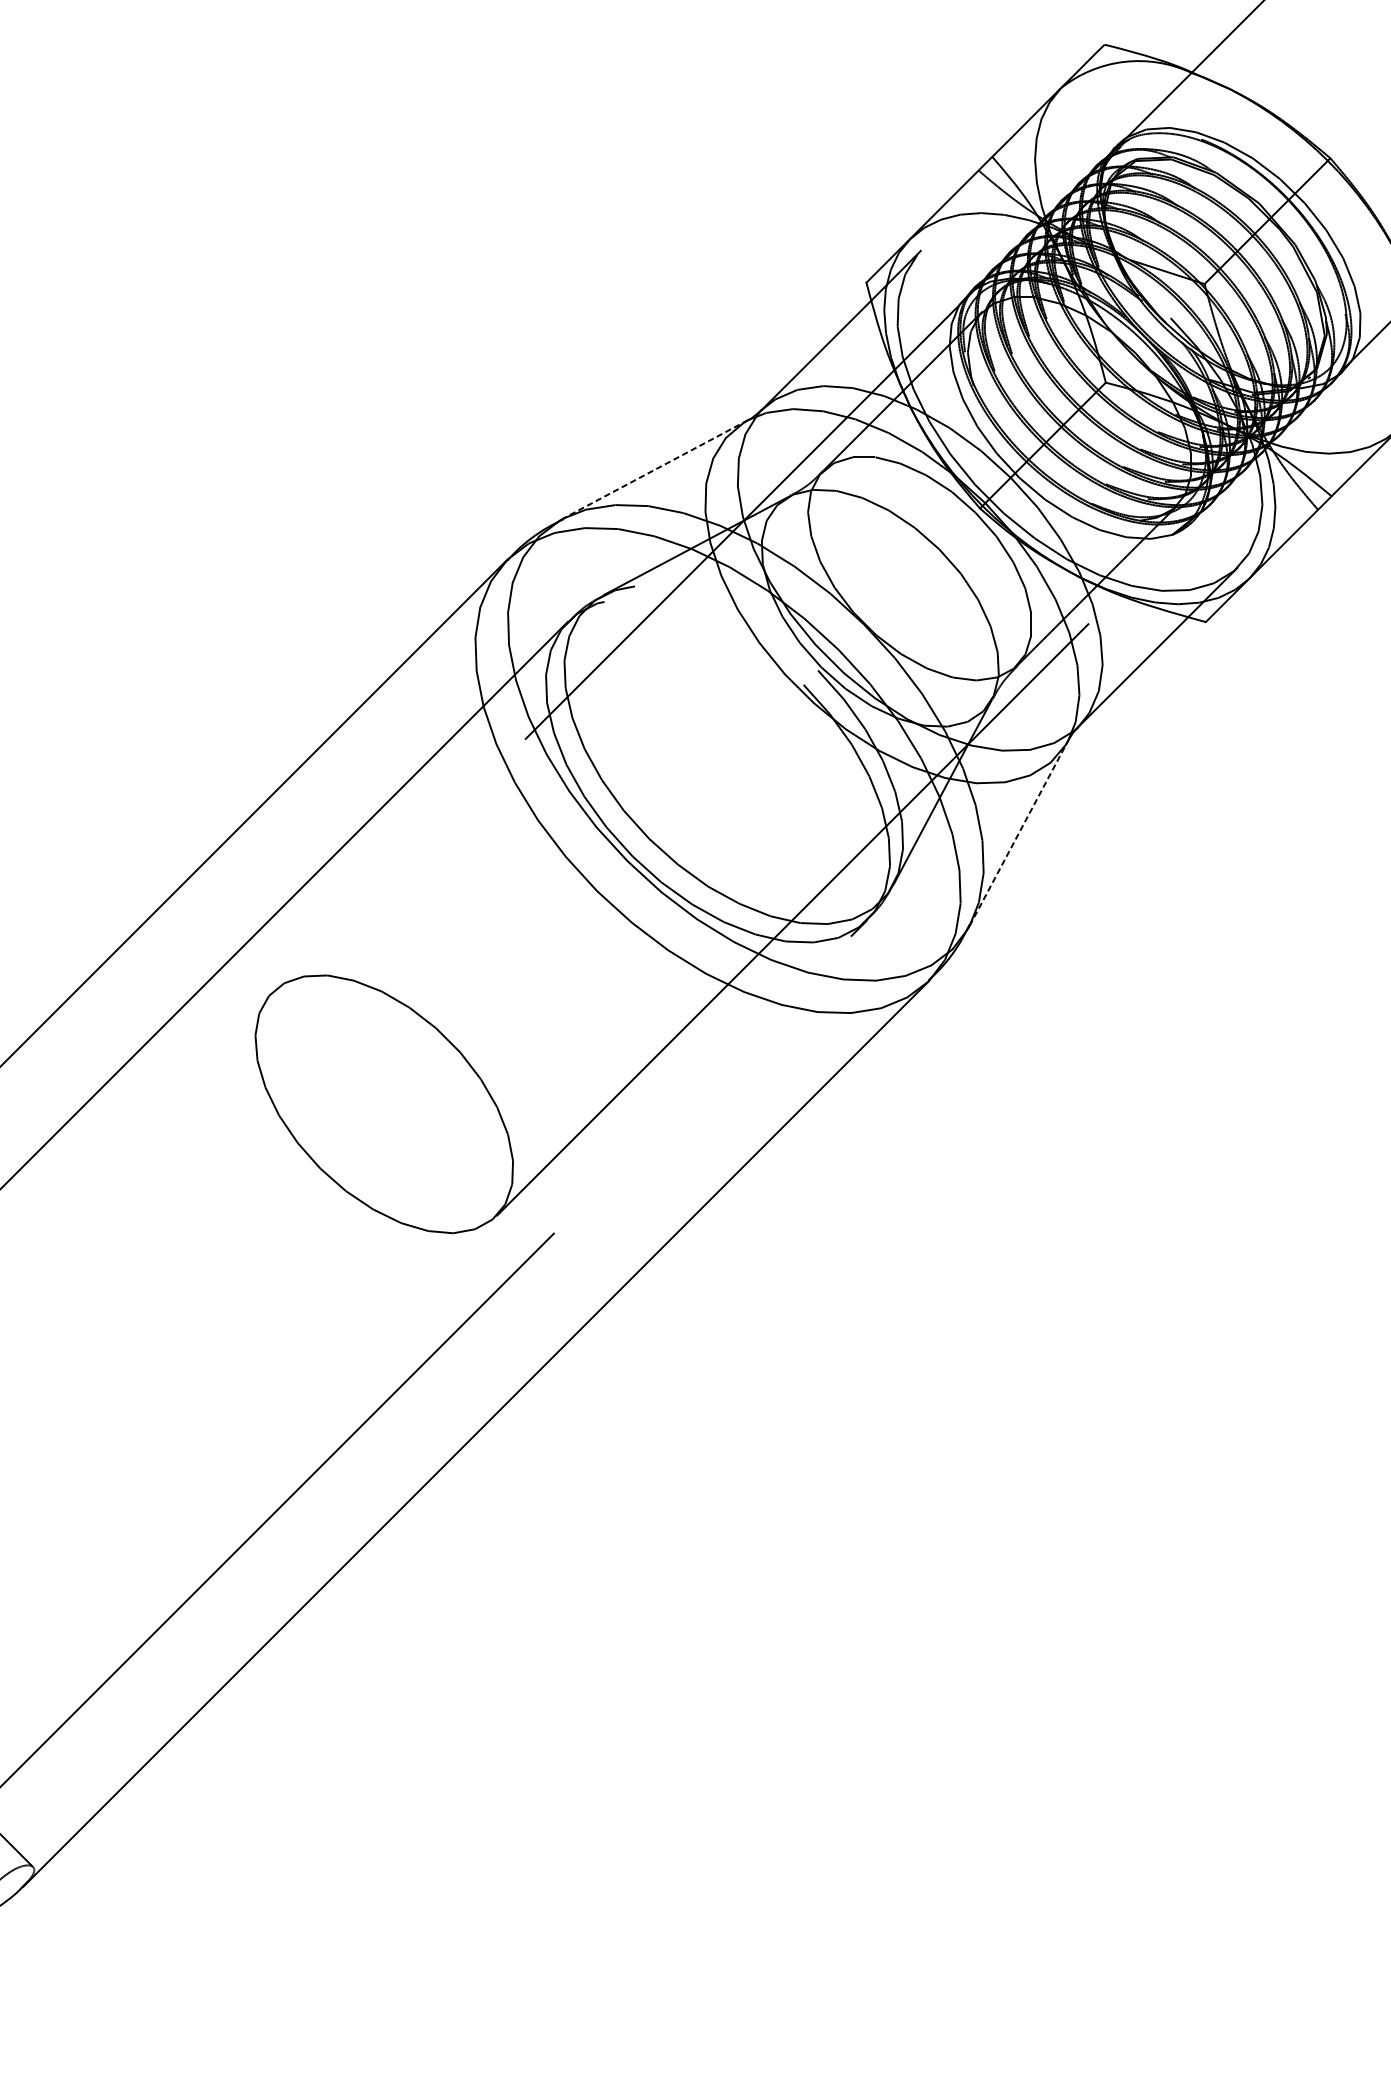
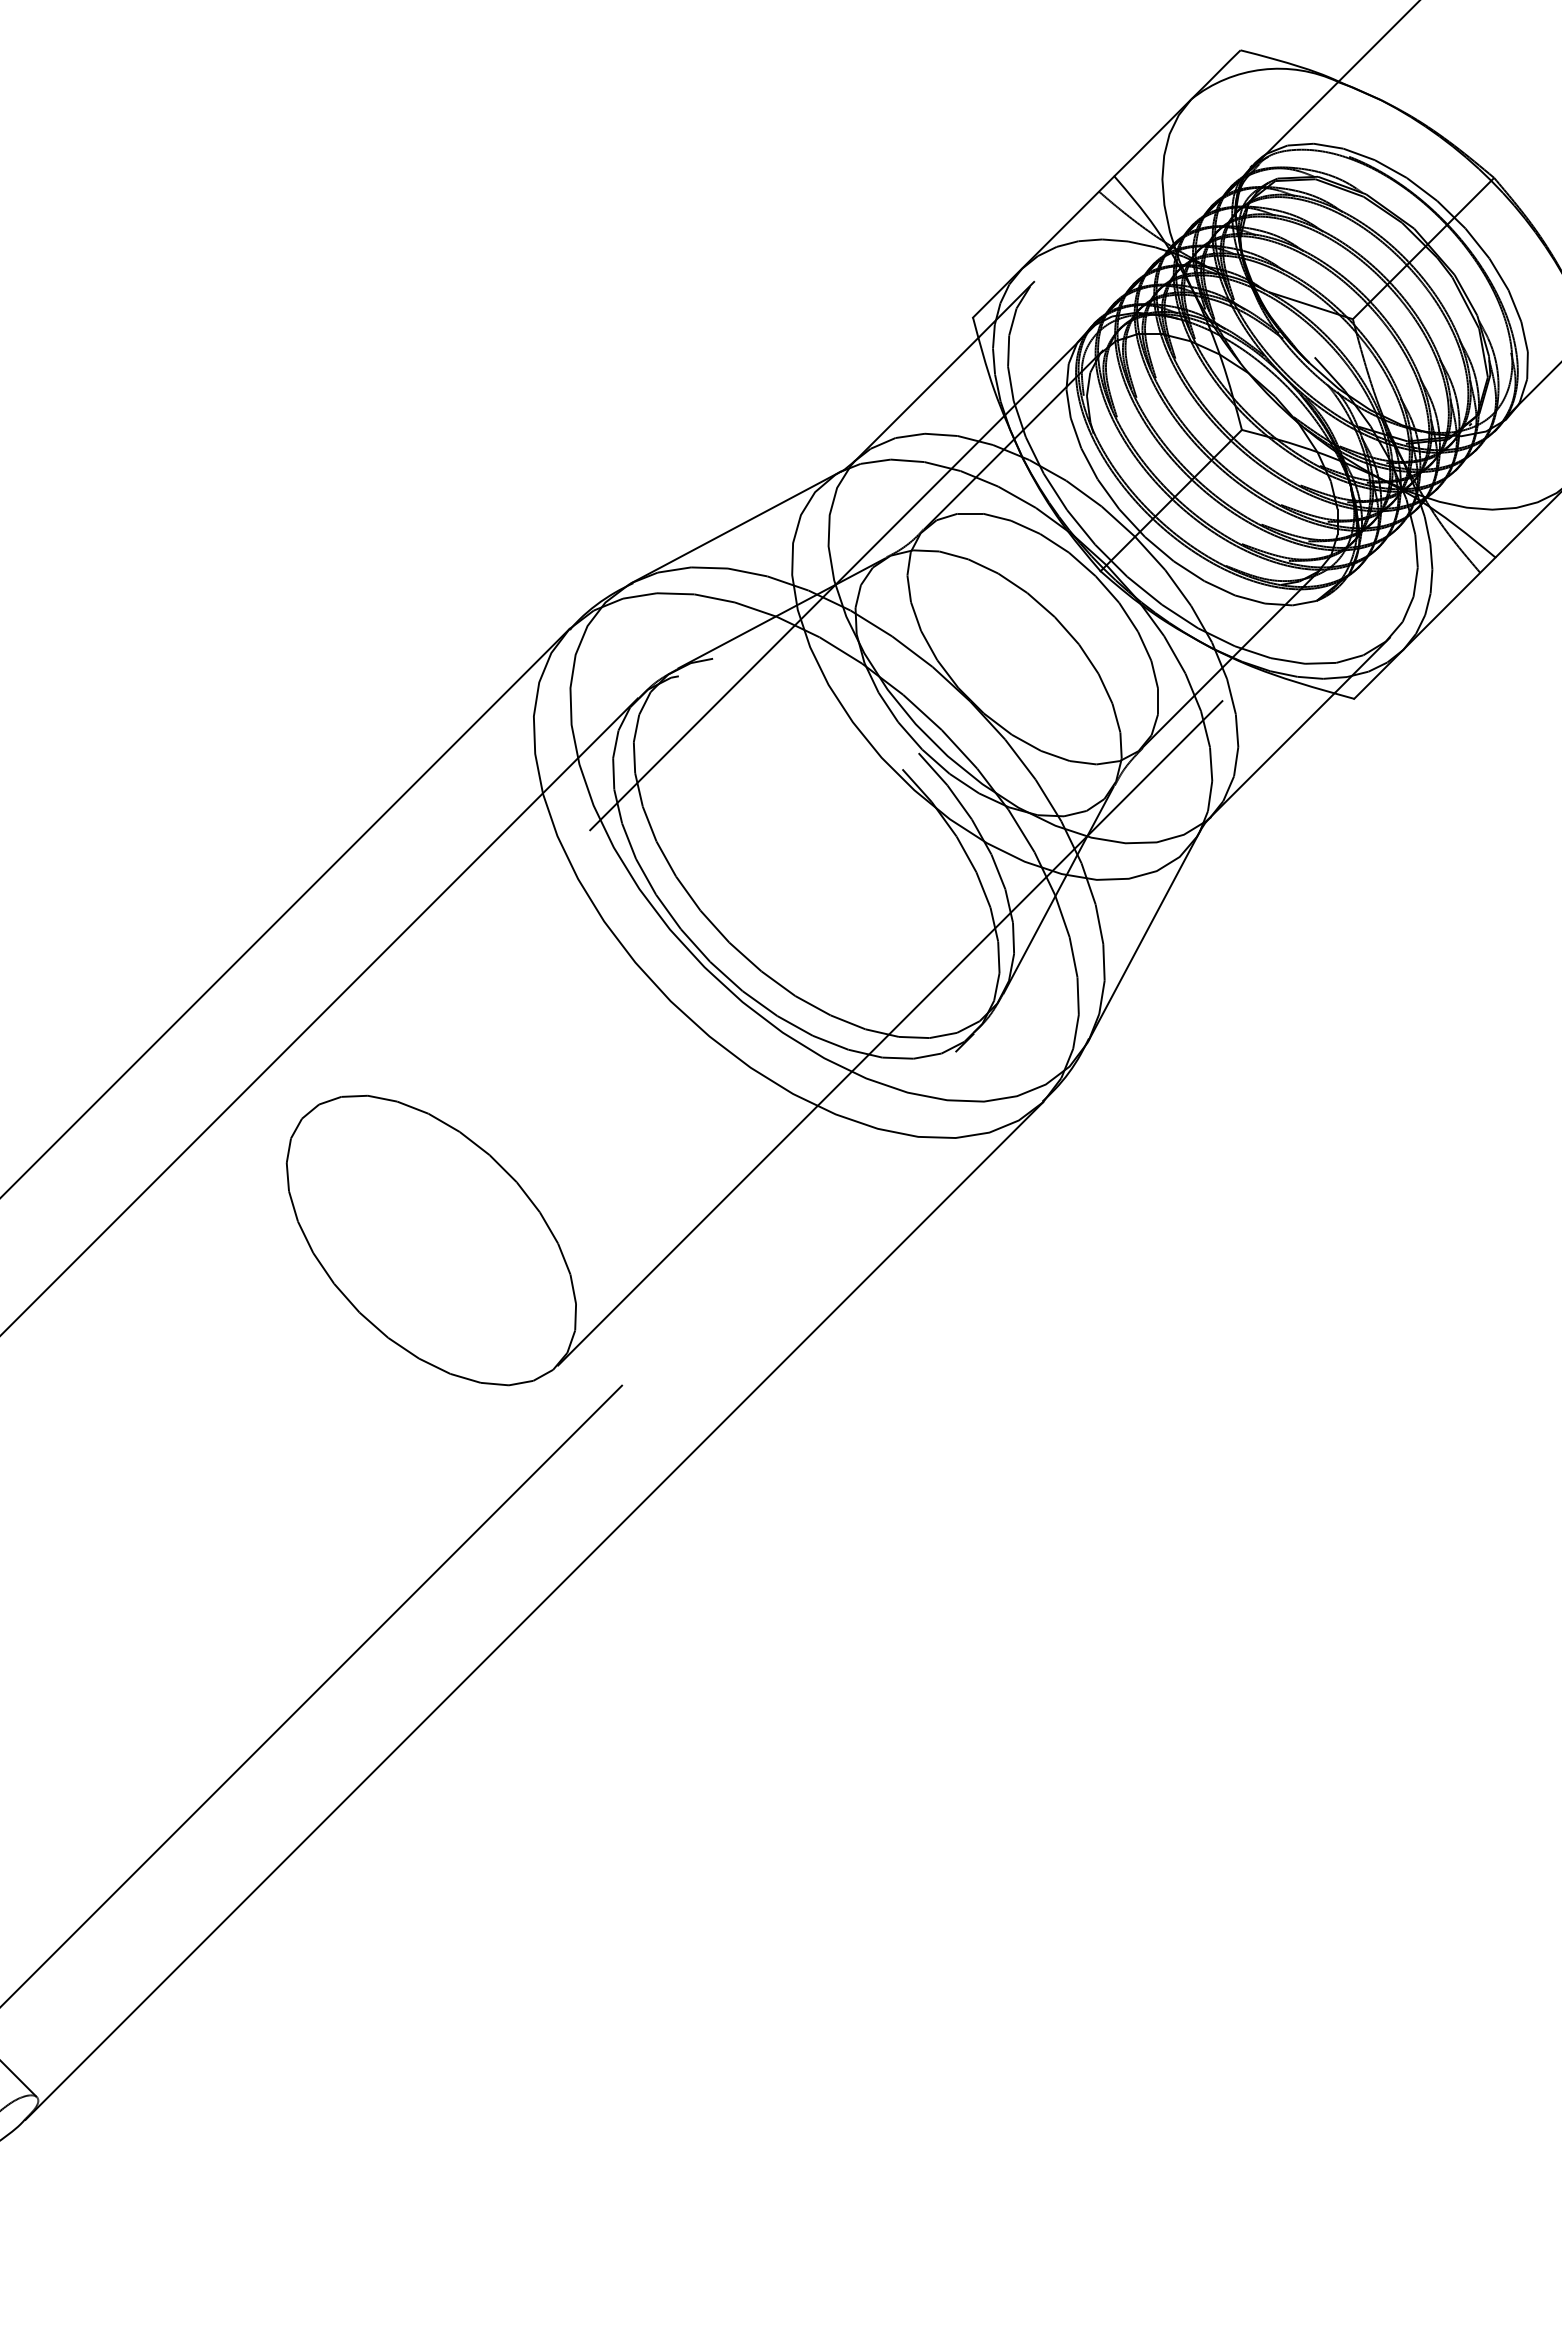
line: (654, 469) -> (735, 527), dashed -> solid
line: (1019, 832) -> (1144, 935), dashed -> solid

